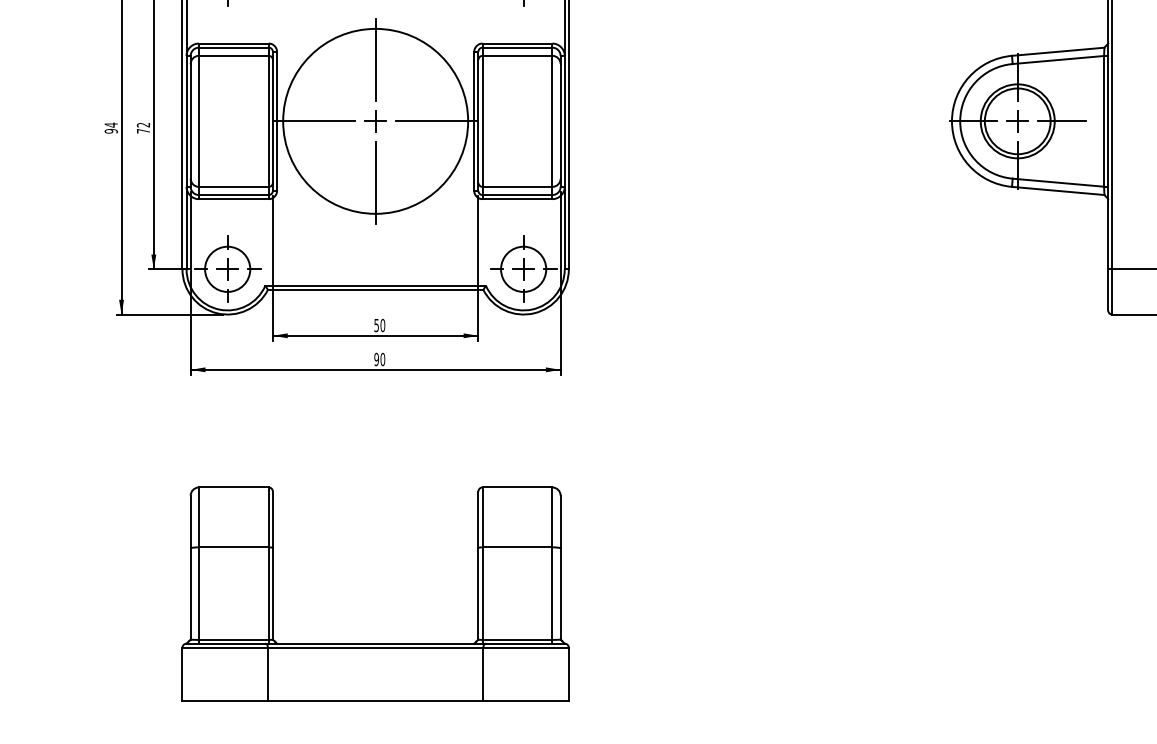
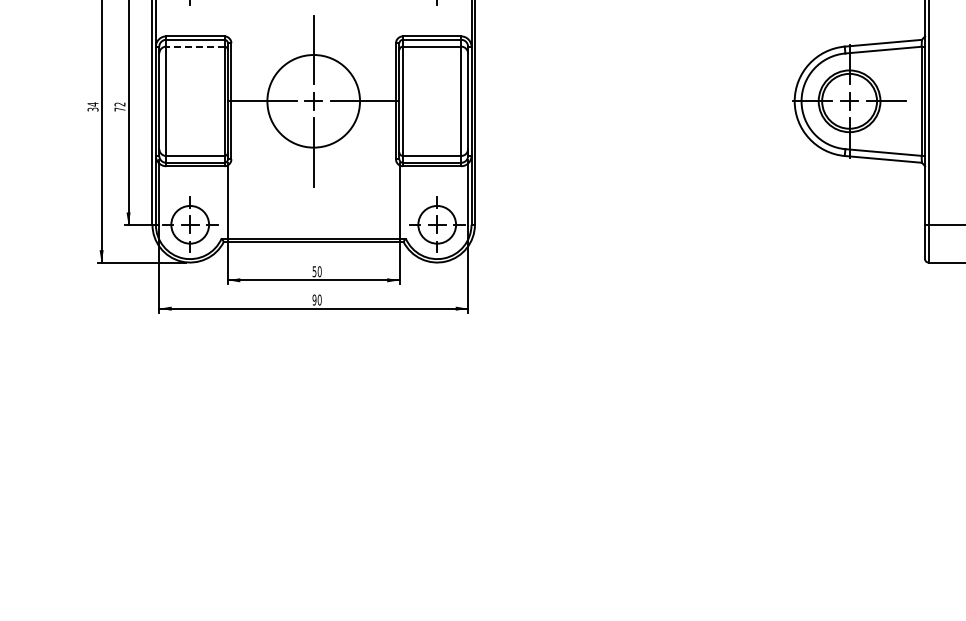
line: (232, 55) -> (194, 46), solid -> dashed
circle: (375, 121) -> (313, 101), size x0.6
text: (110, 131) -> (92, 109), 94 -> 34
part: (375, 642) -> (313, 536), removed

